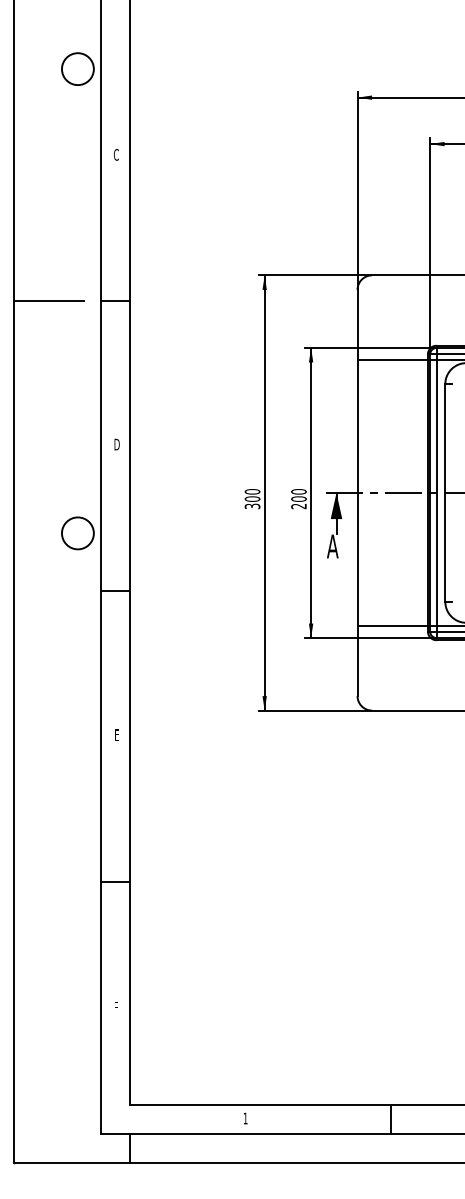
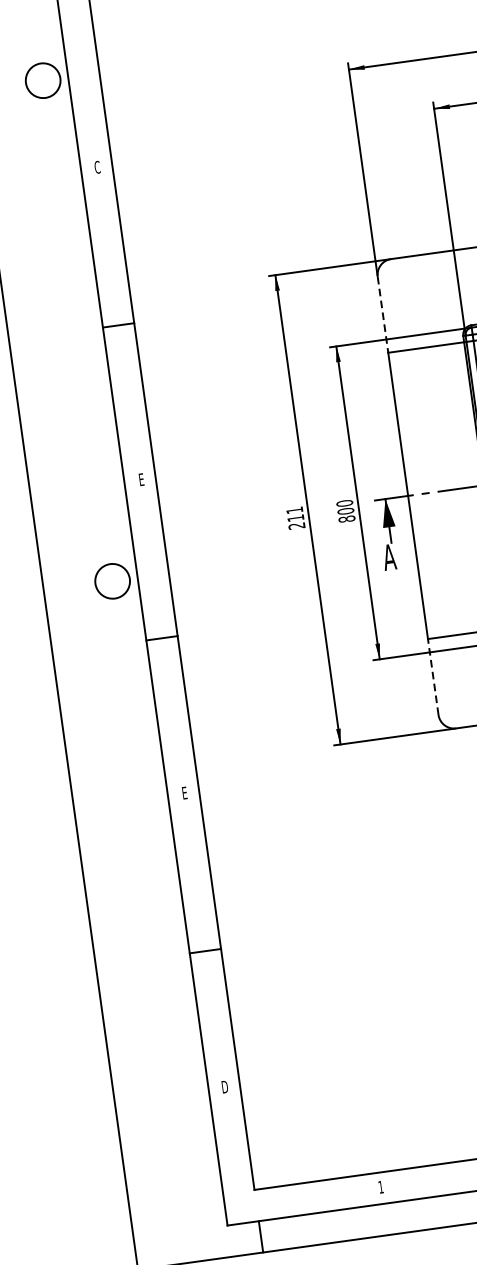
line: (48, 301) -> (46, 335), removed
line: (357, 325) -> (383, 315), solid -> dashed
text: (116, 444) -> (140, 479), D -> E
text: (252, 499) -> (295, 518), 300 -> 211
text: (298, 506) -> (346, 519), 200 -> 800
line: (357, 660) -> (433, 676), solid -> dashed
text: (115, 1007) -> (224, 1086), F -> D

